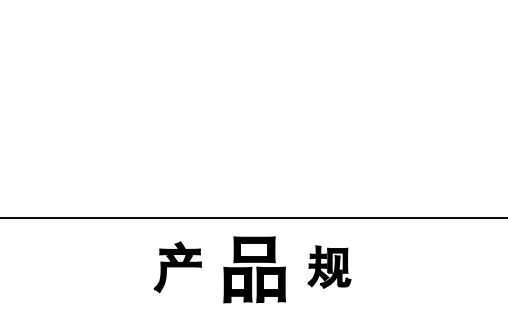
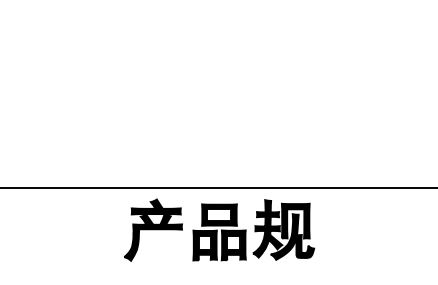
part: (177, 266) -> (153, 229), size x1.43
part: (329, 266) -> (284, 229), size x1.67

